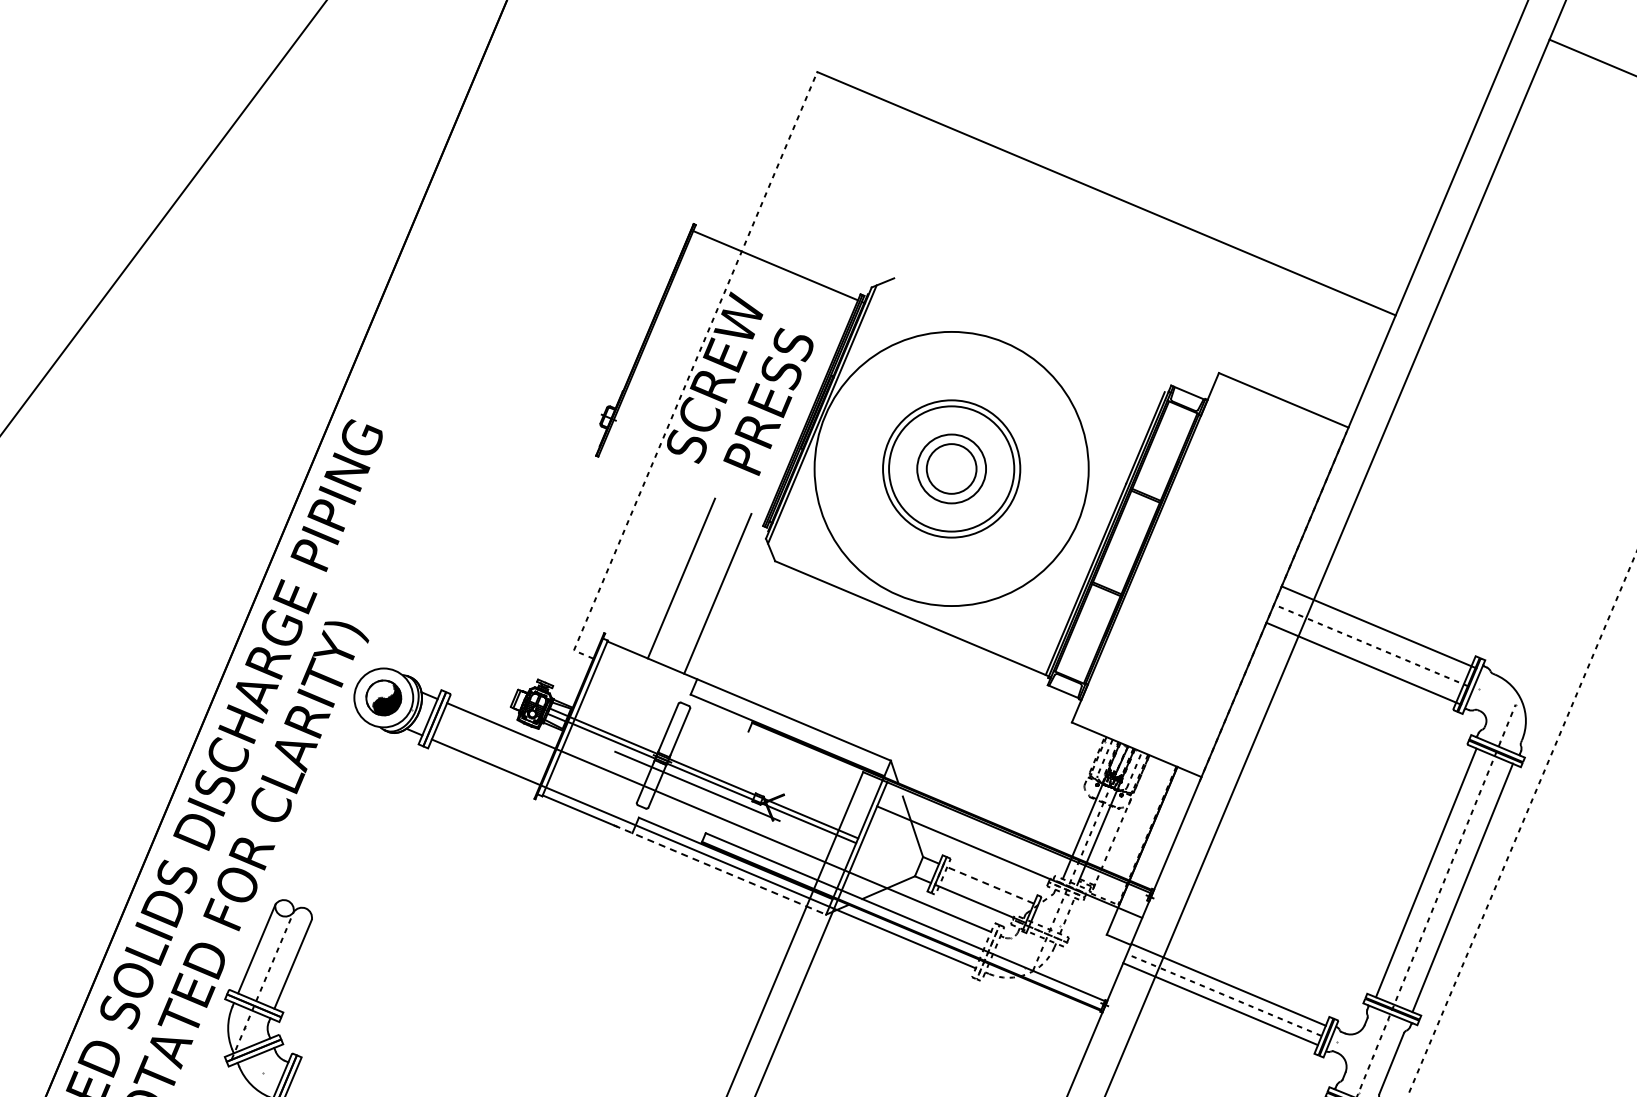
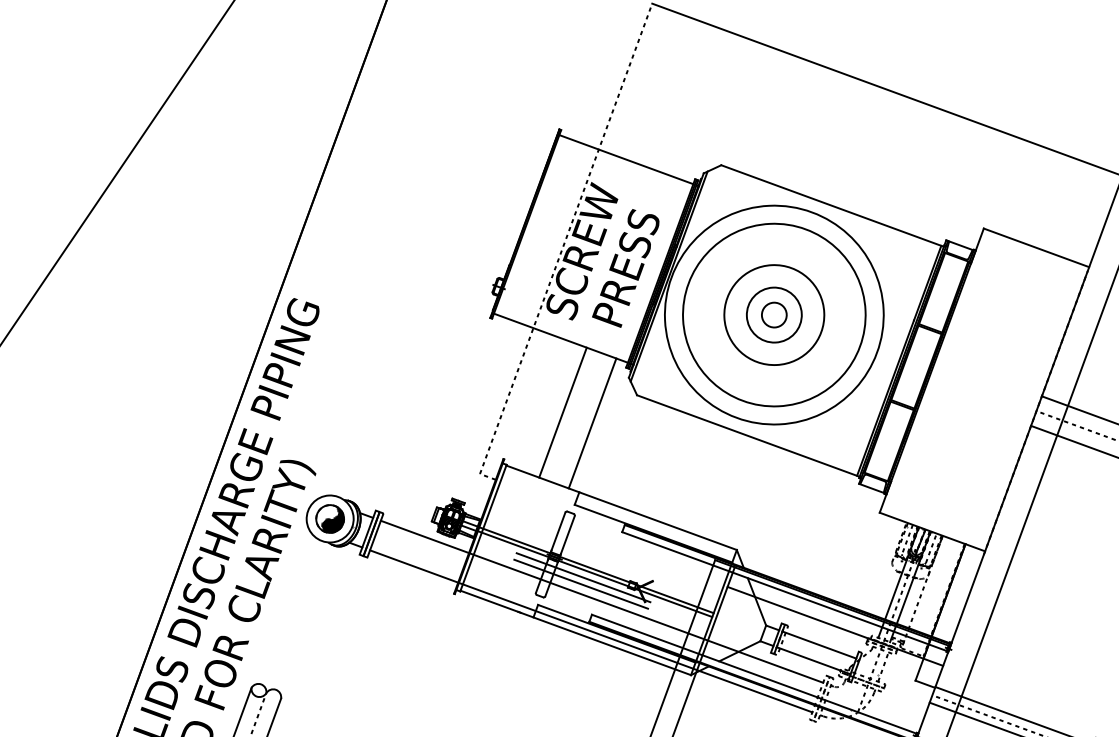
line: (1030, 335) -> (832, 205), added
circle: (951, 468) -> (774, 314), size x0.62
circle: (951, 468) -> (774, 314), size x1.67
line: (682, 484) -> (560, 337), added
line: (693, 793) -> (580, 583), added
line: (947, 815) -> (784, 591), added
line: (720, 870) -> (605, 643), dashed -> solid
line: (988, 884) -> (819, 645), dashed -> solid

